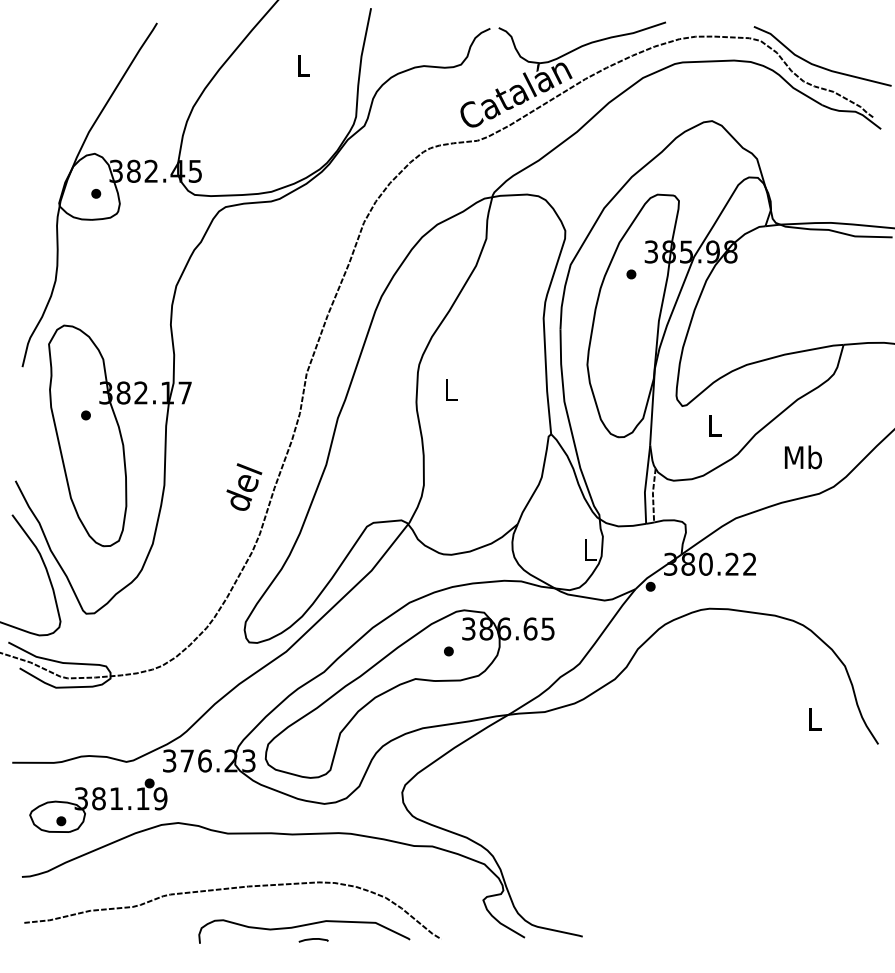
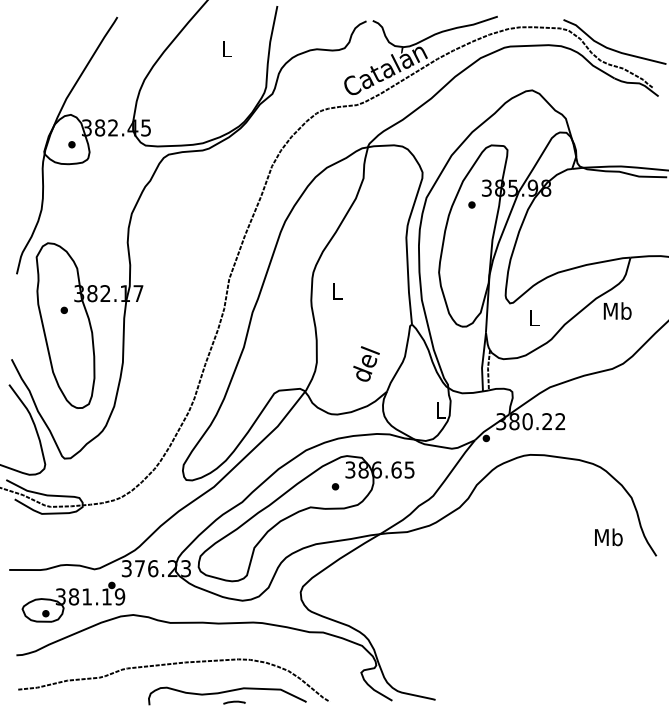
text: (803, 457) -> (617, 311), moved
text: (244, 486) -> (366, 363), moved
text: (814, 718) -> (608, 536), L -> Mb

